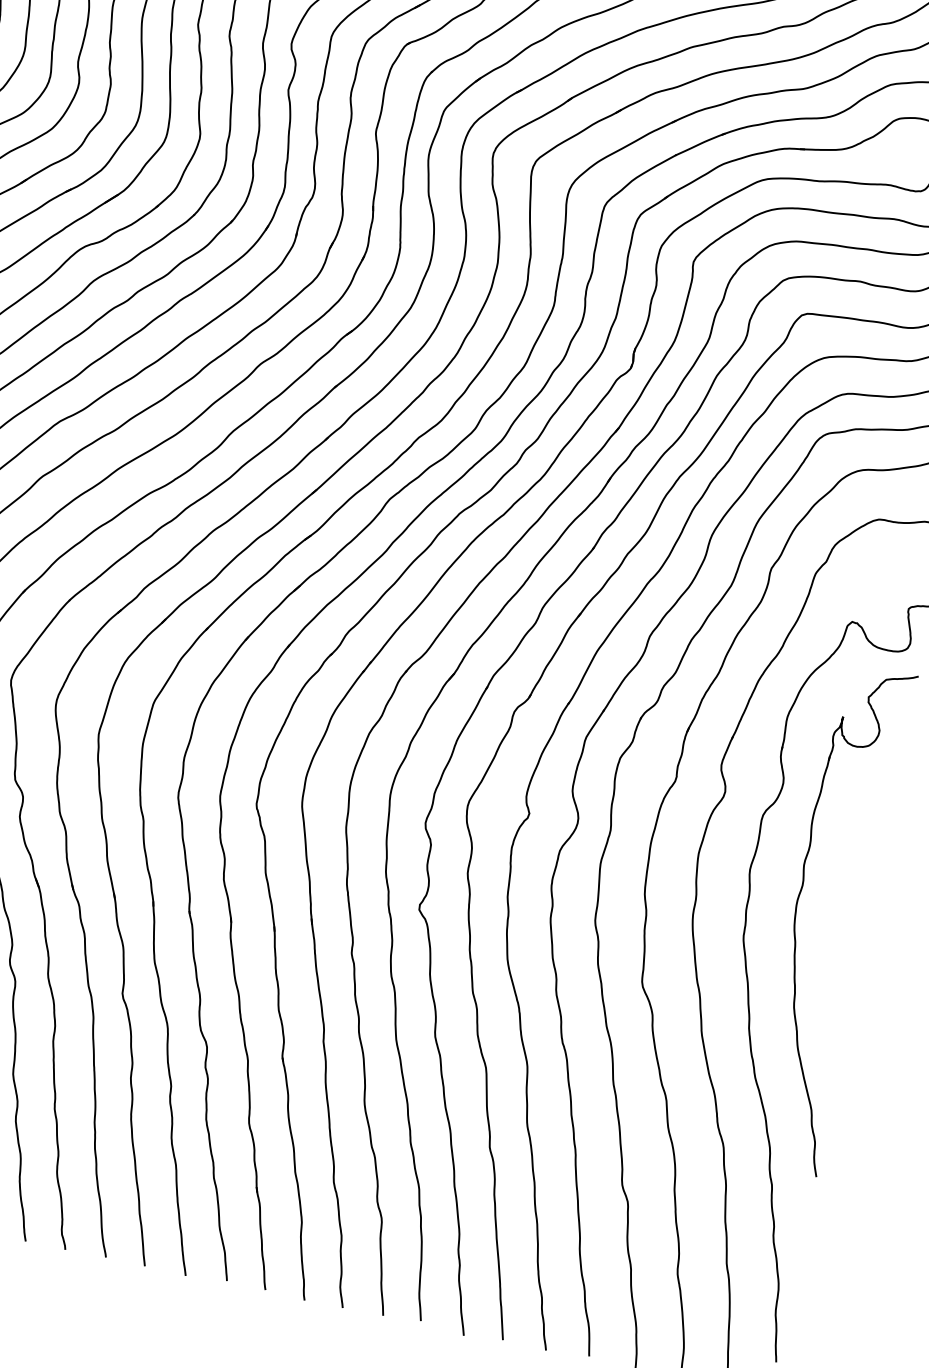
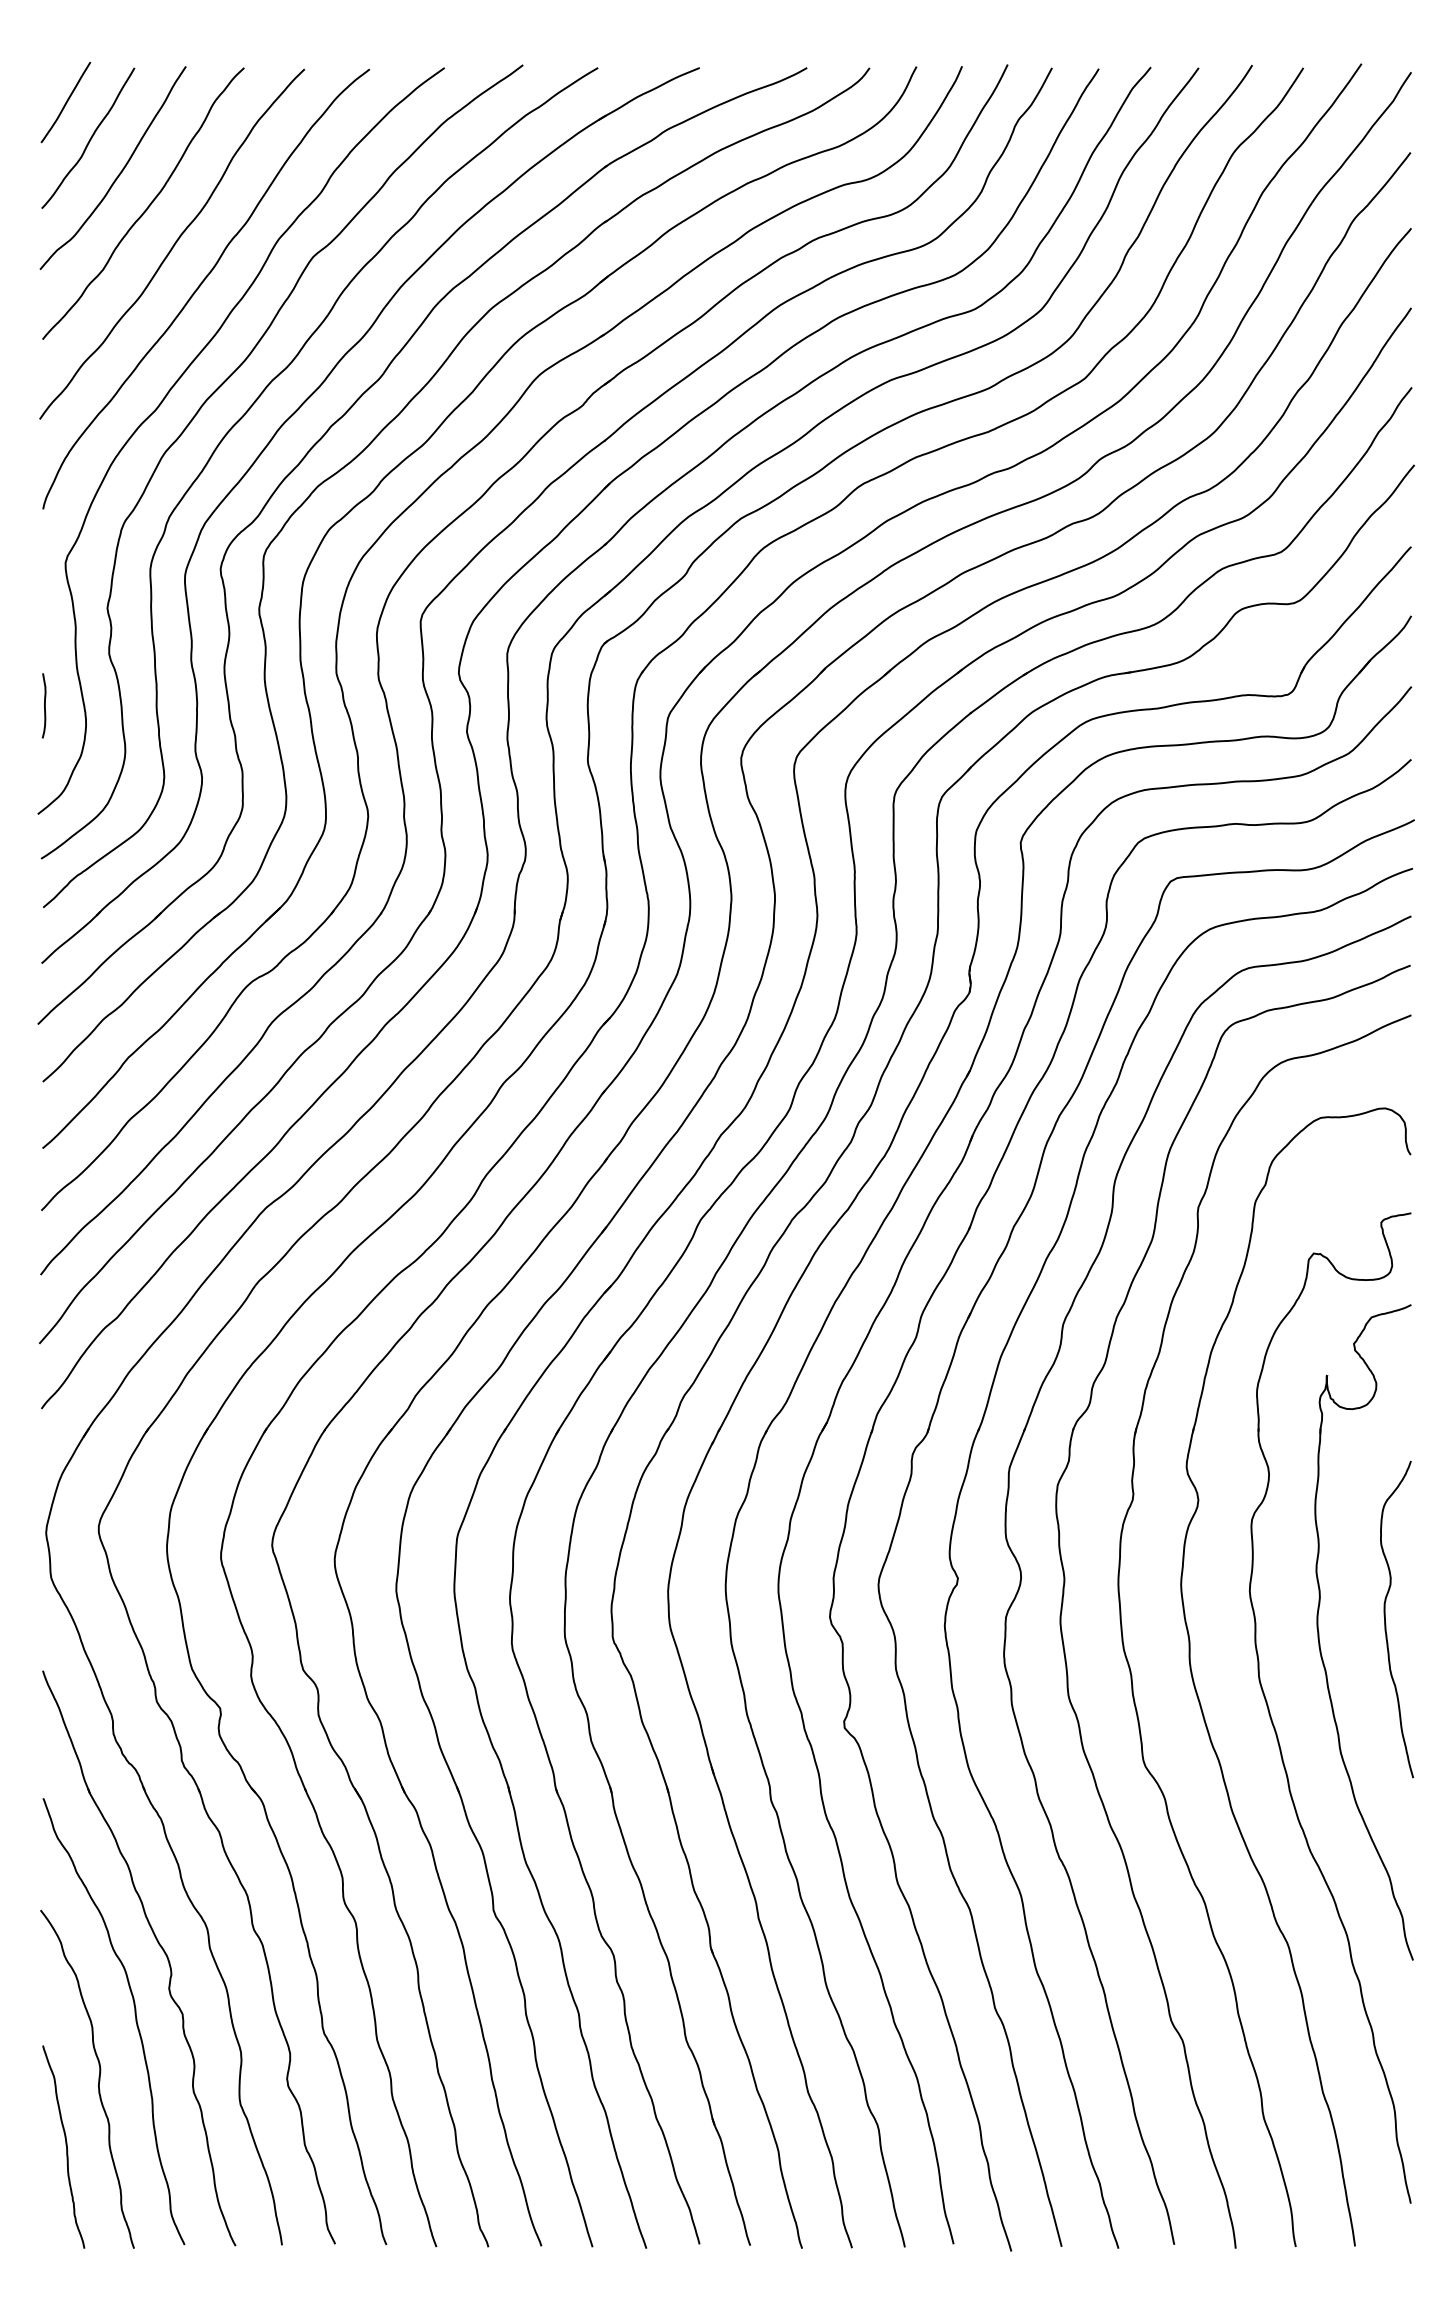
curve: (849, 915) -> (1386, 1623), added

